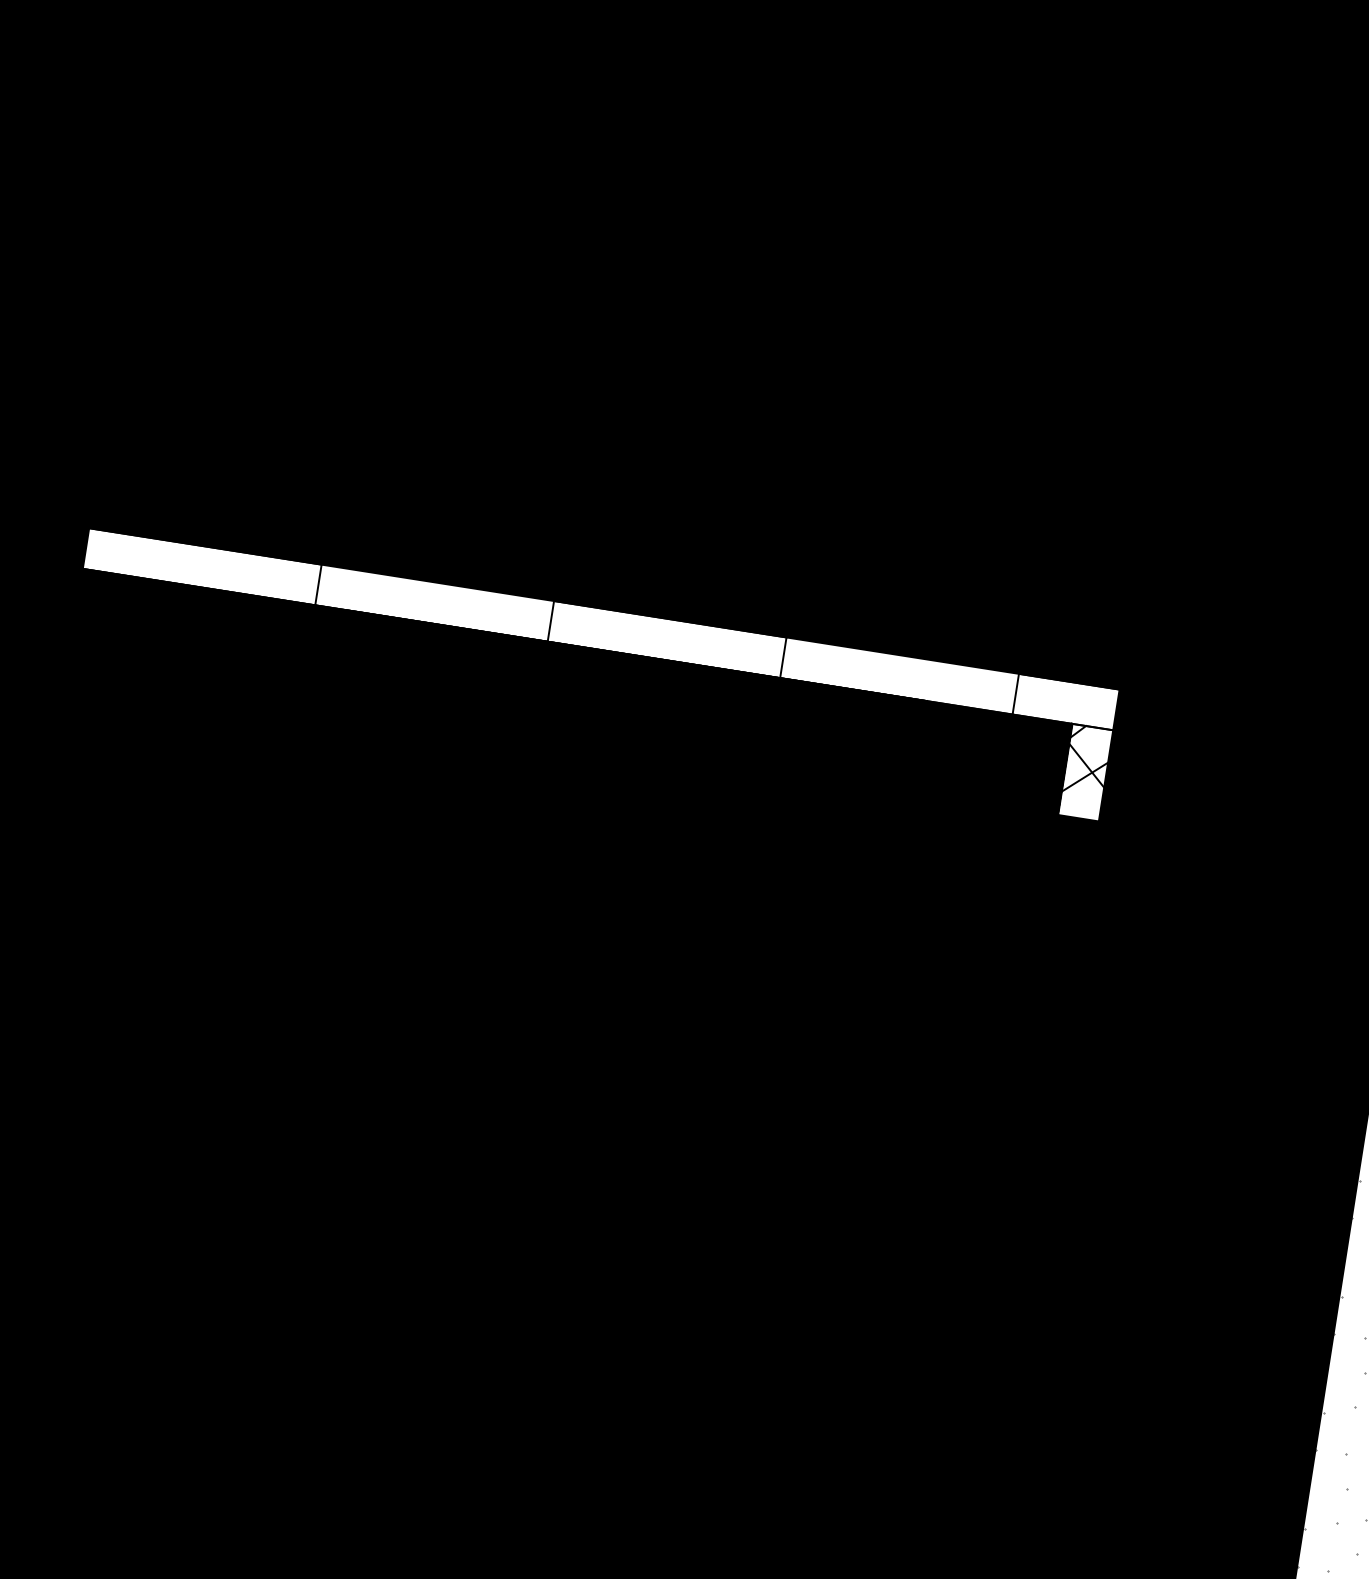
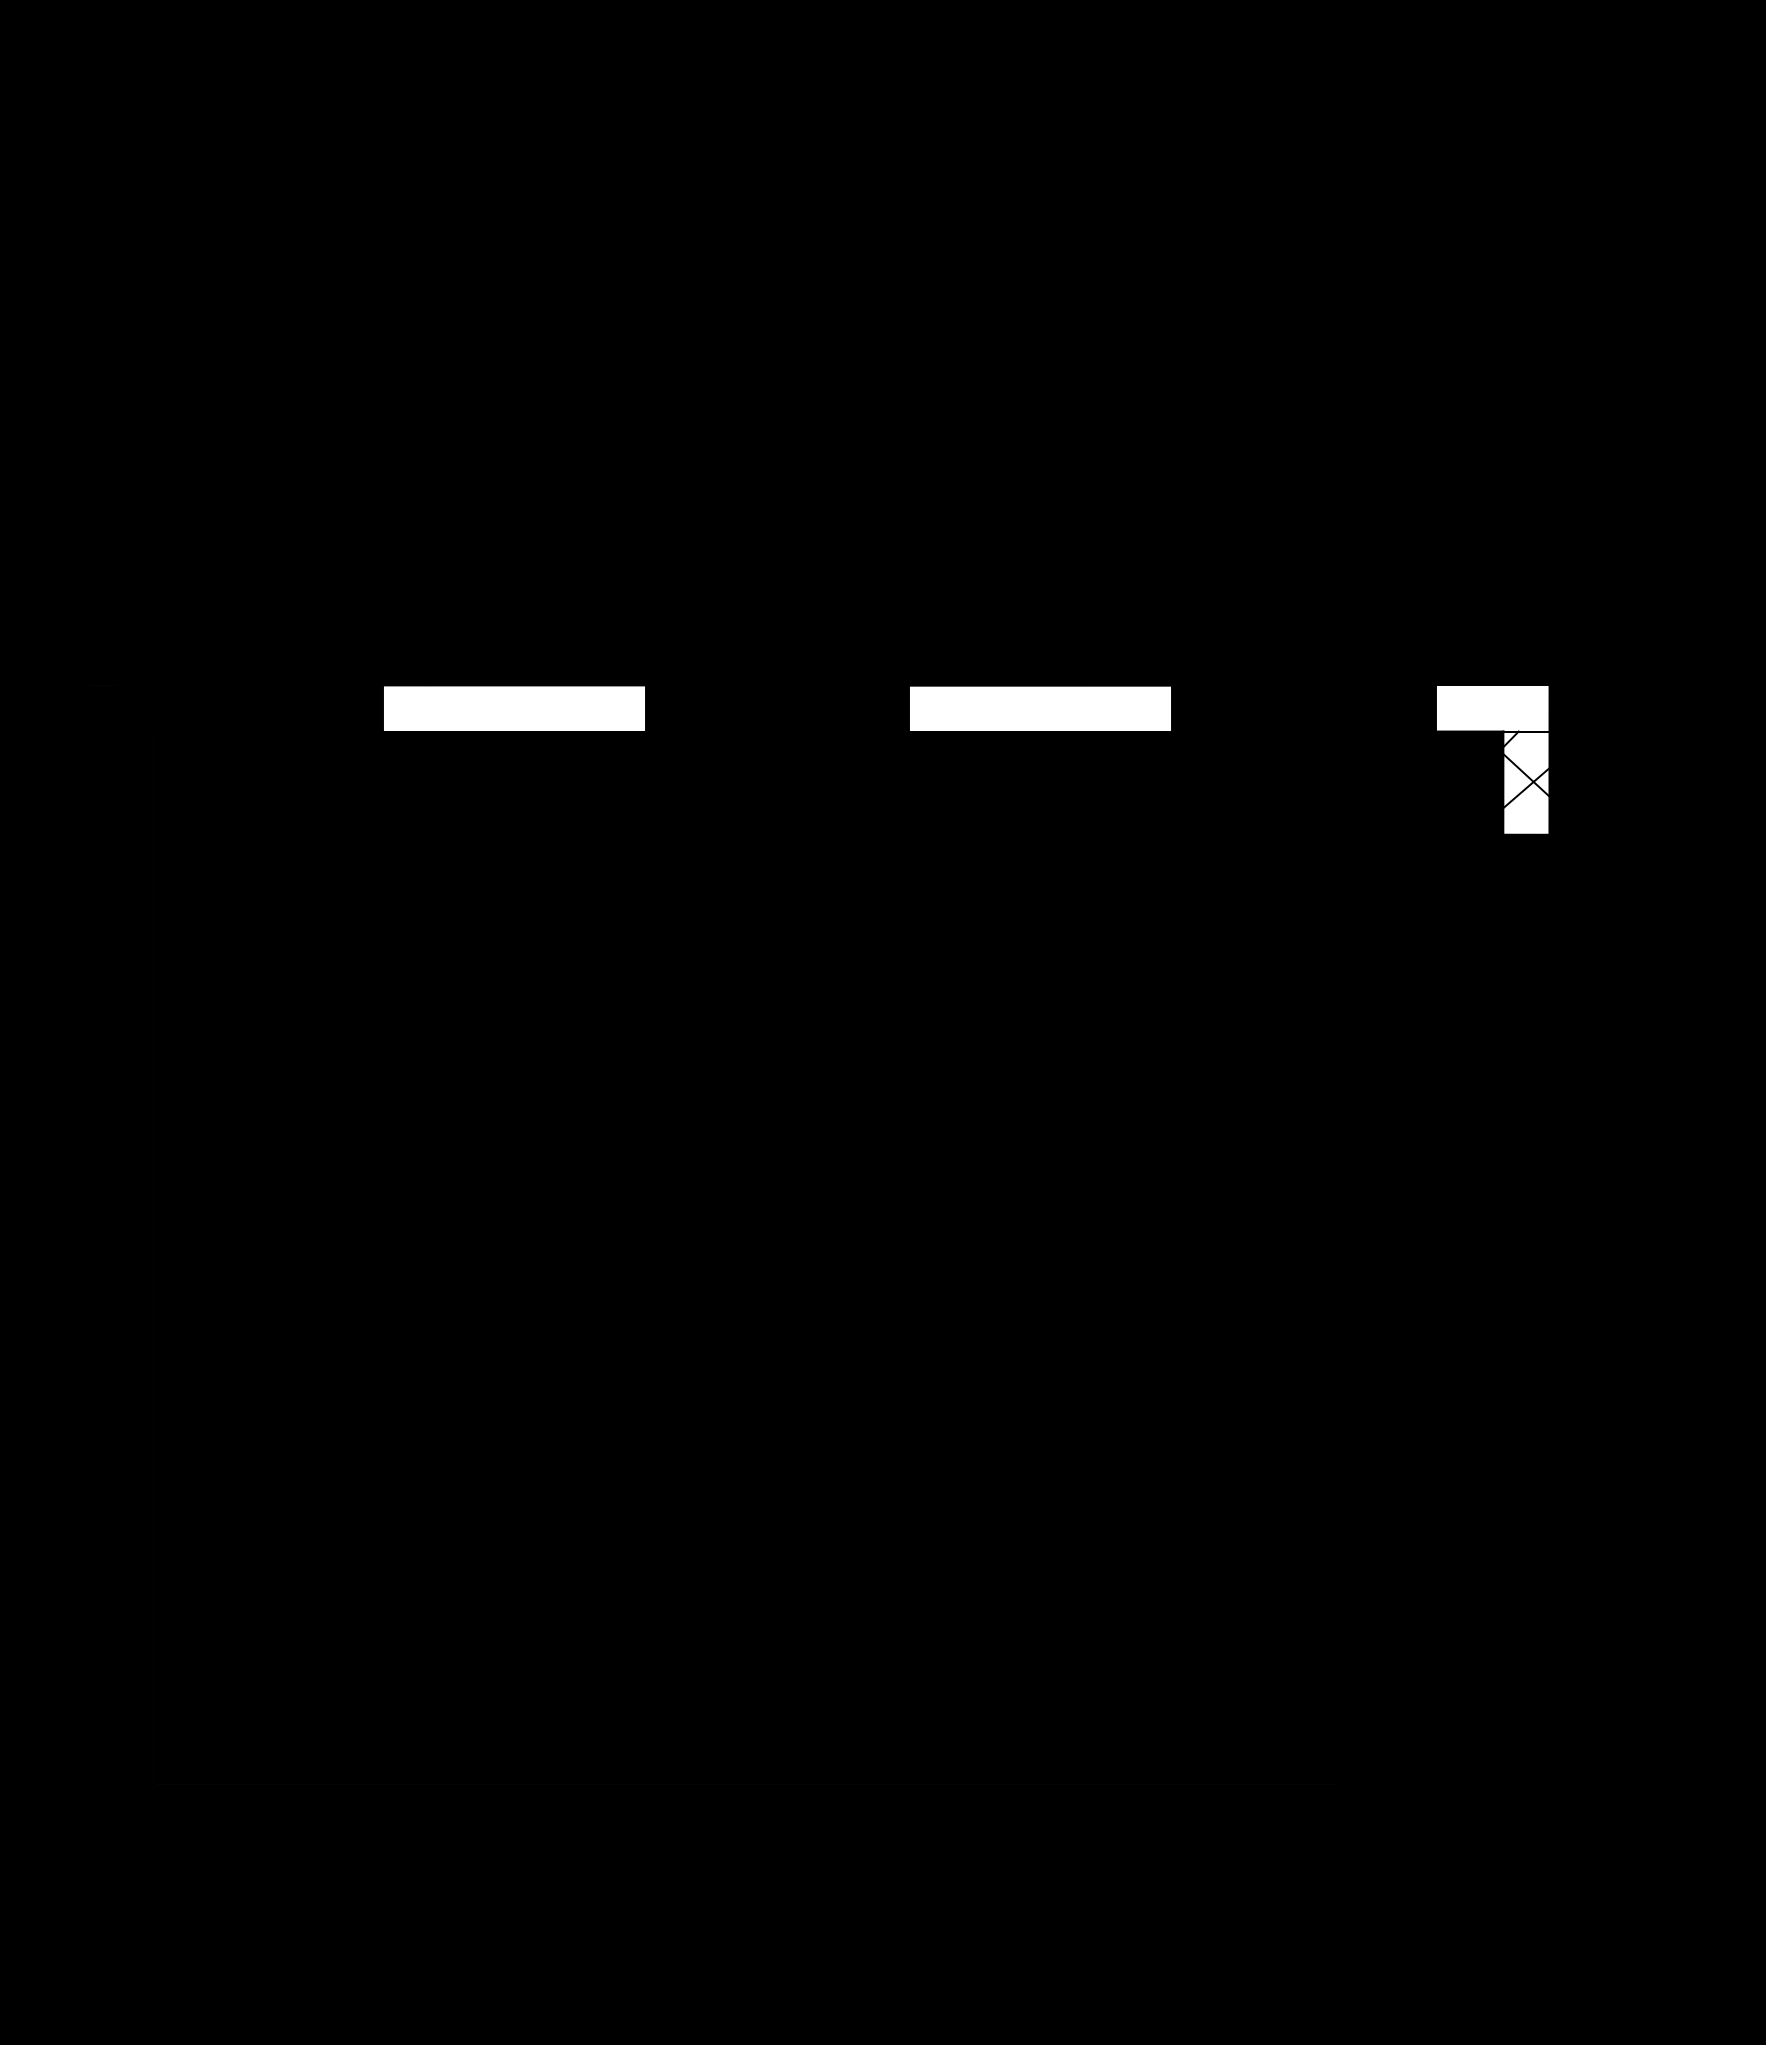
fill: (434, 603) -> (777, 708), added
fill: (899, 675) -> (1303, 708), added

